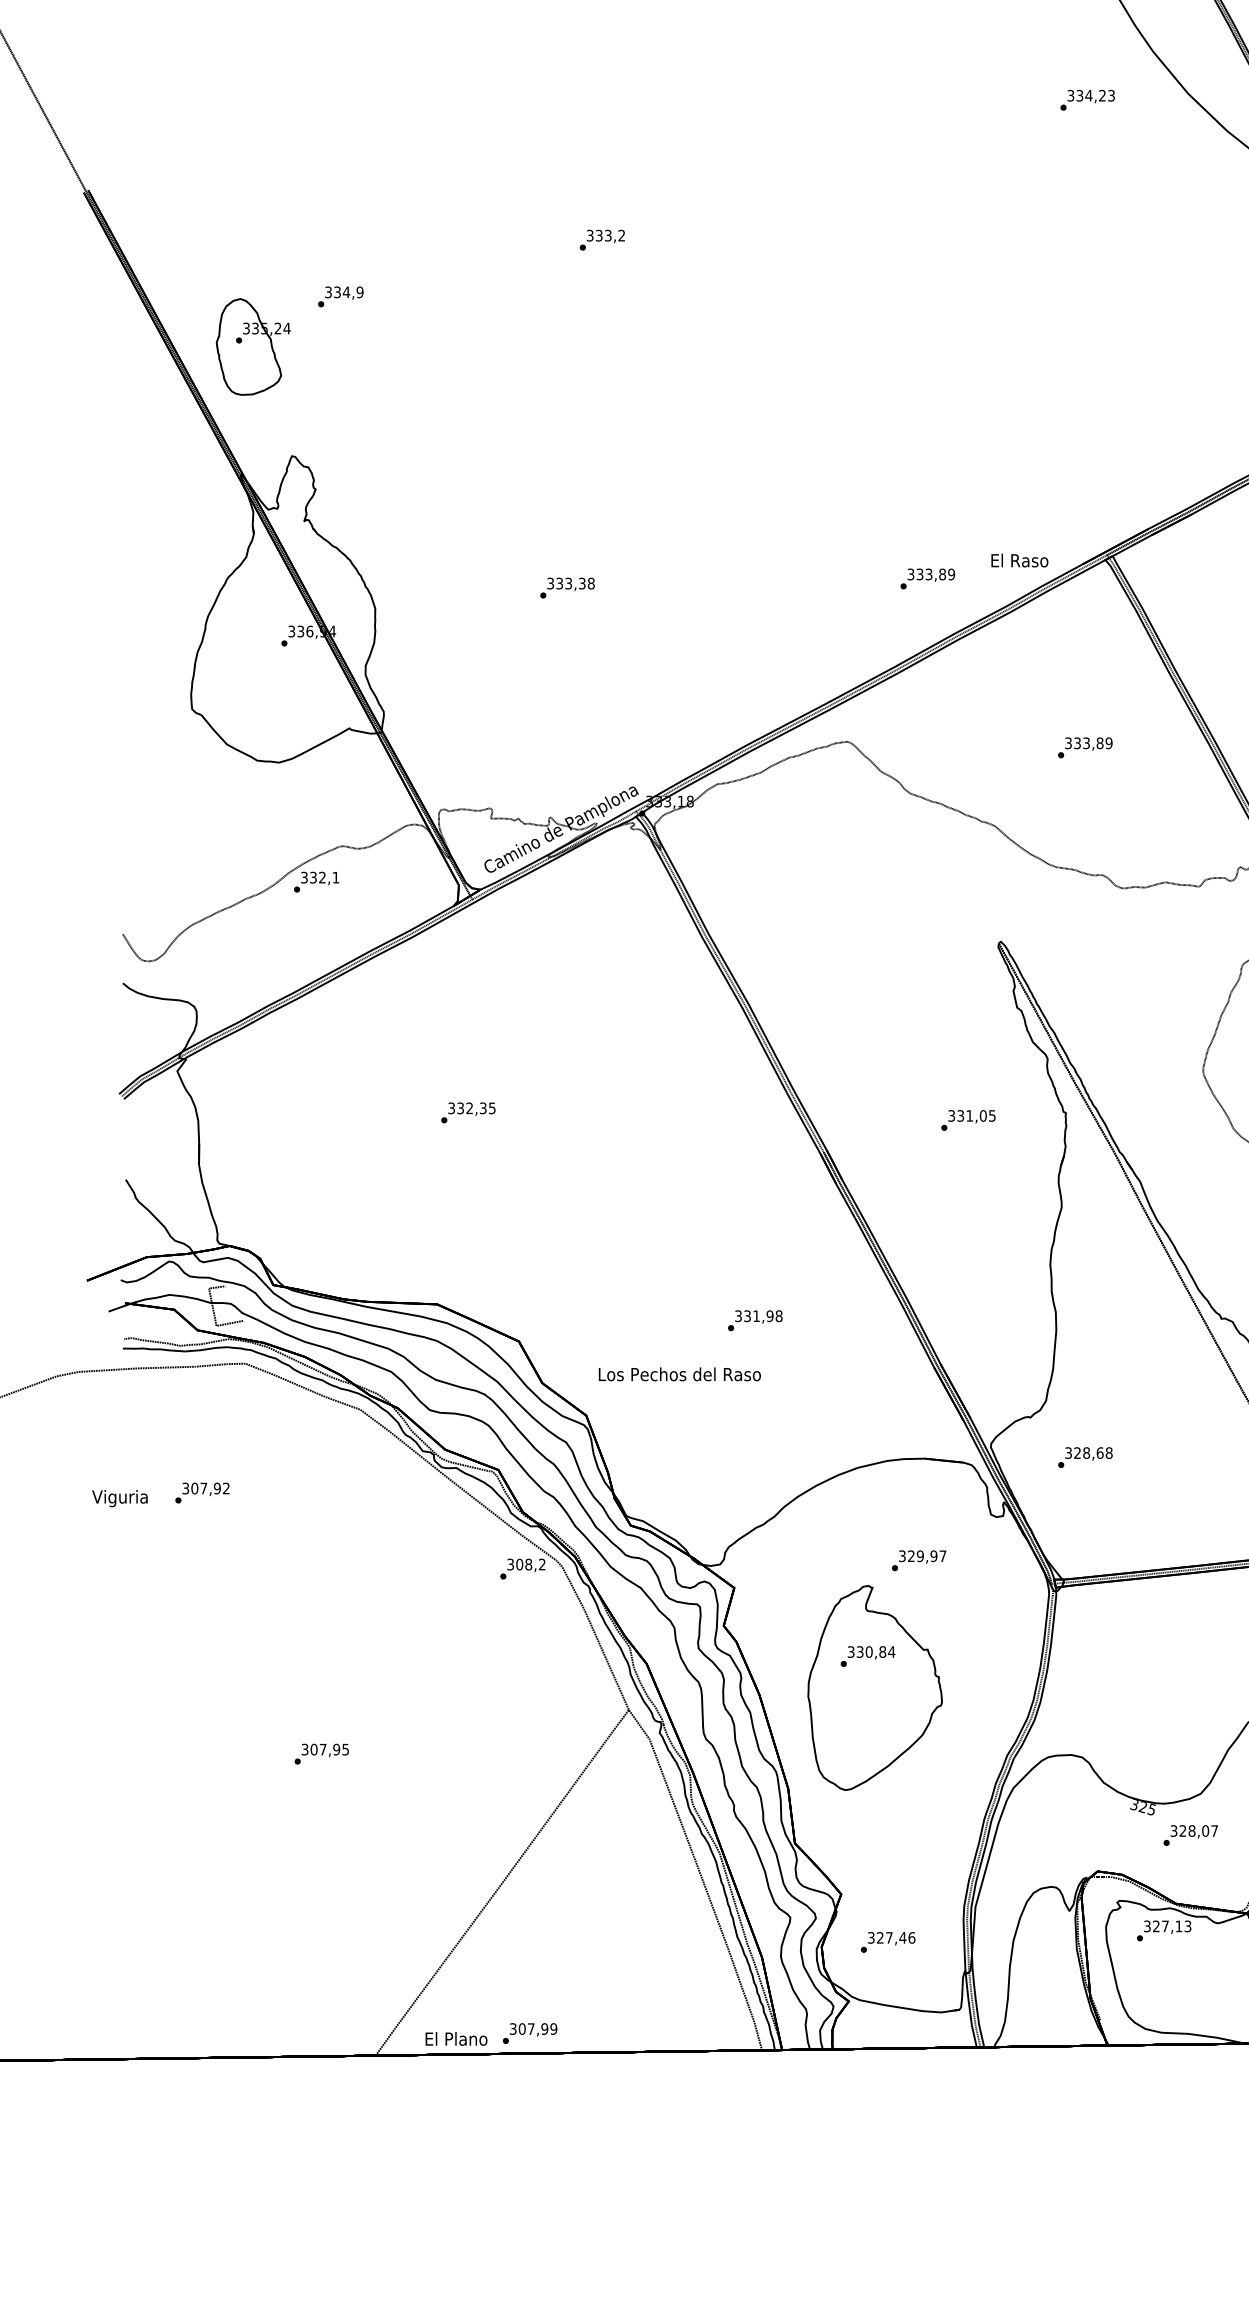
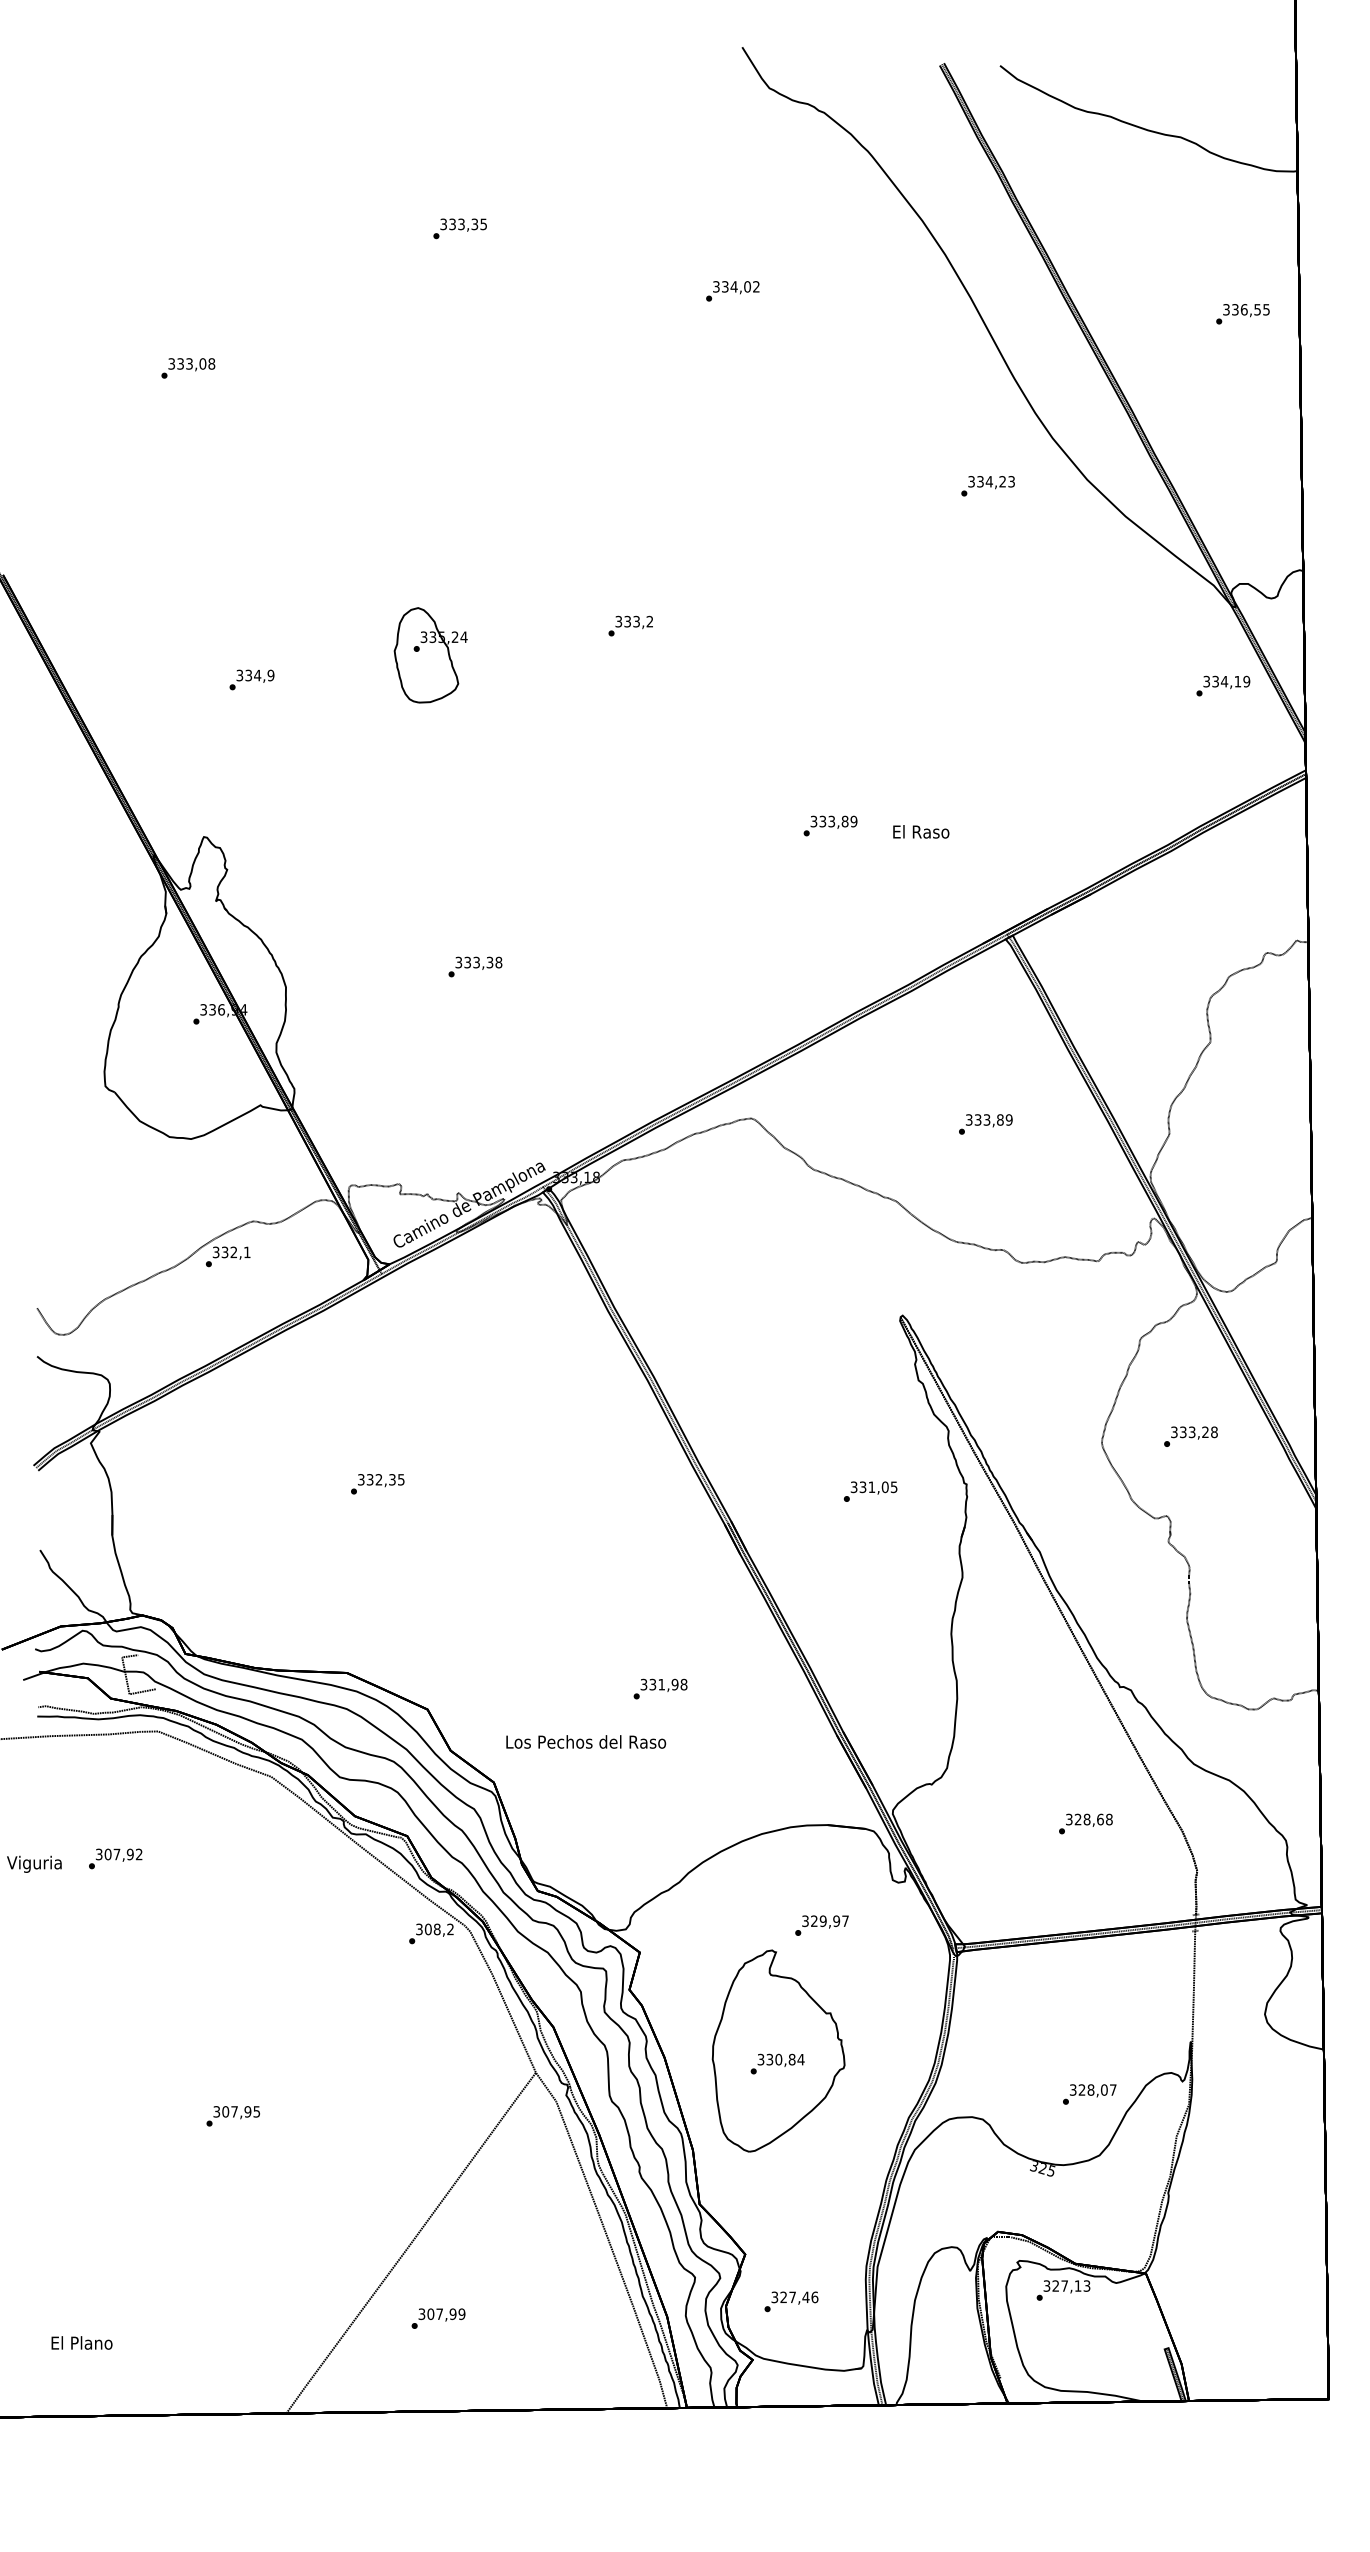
text: (602, 239) -> (630, 625), moved
part: (253, 347) -> (430, 655), moved
text: (1020, 560) -> (921, 831), moved
text: (927, 578) -> (830, 825), moved
text: (1085, 1457) -> (1085, 1823), moved
text: (867, 1655) -> (777, 2063), moved
text: (1190, 1835) -> (1089, 2094), moved
text: (530, 2033) -> (438, 2318), moved
text: (455, 2038) -> (81, 2342), moved

